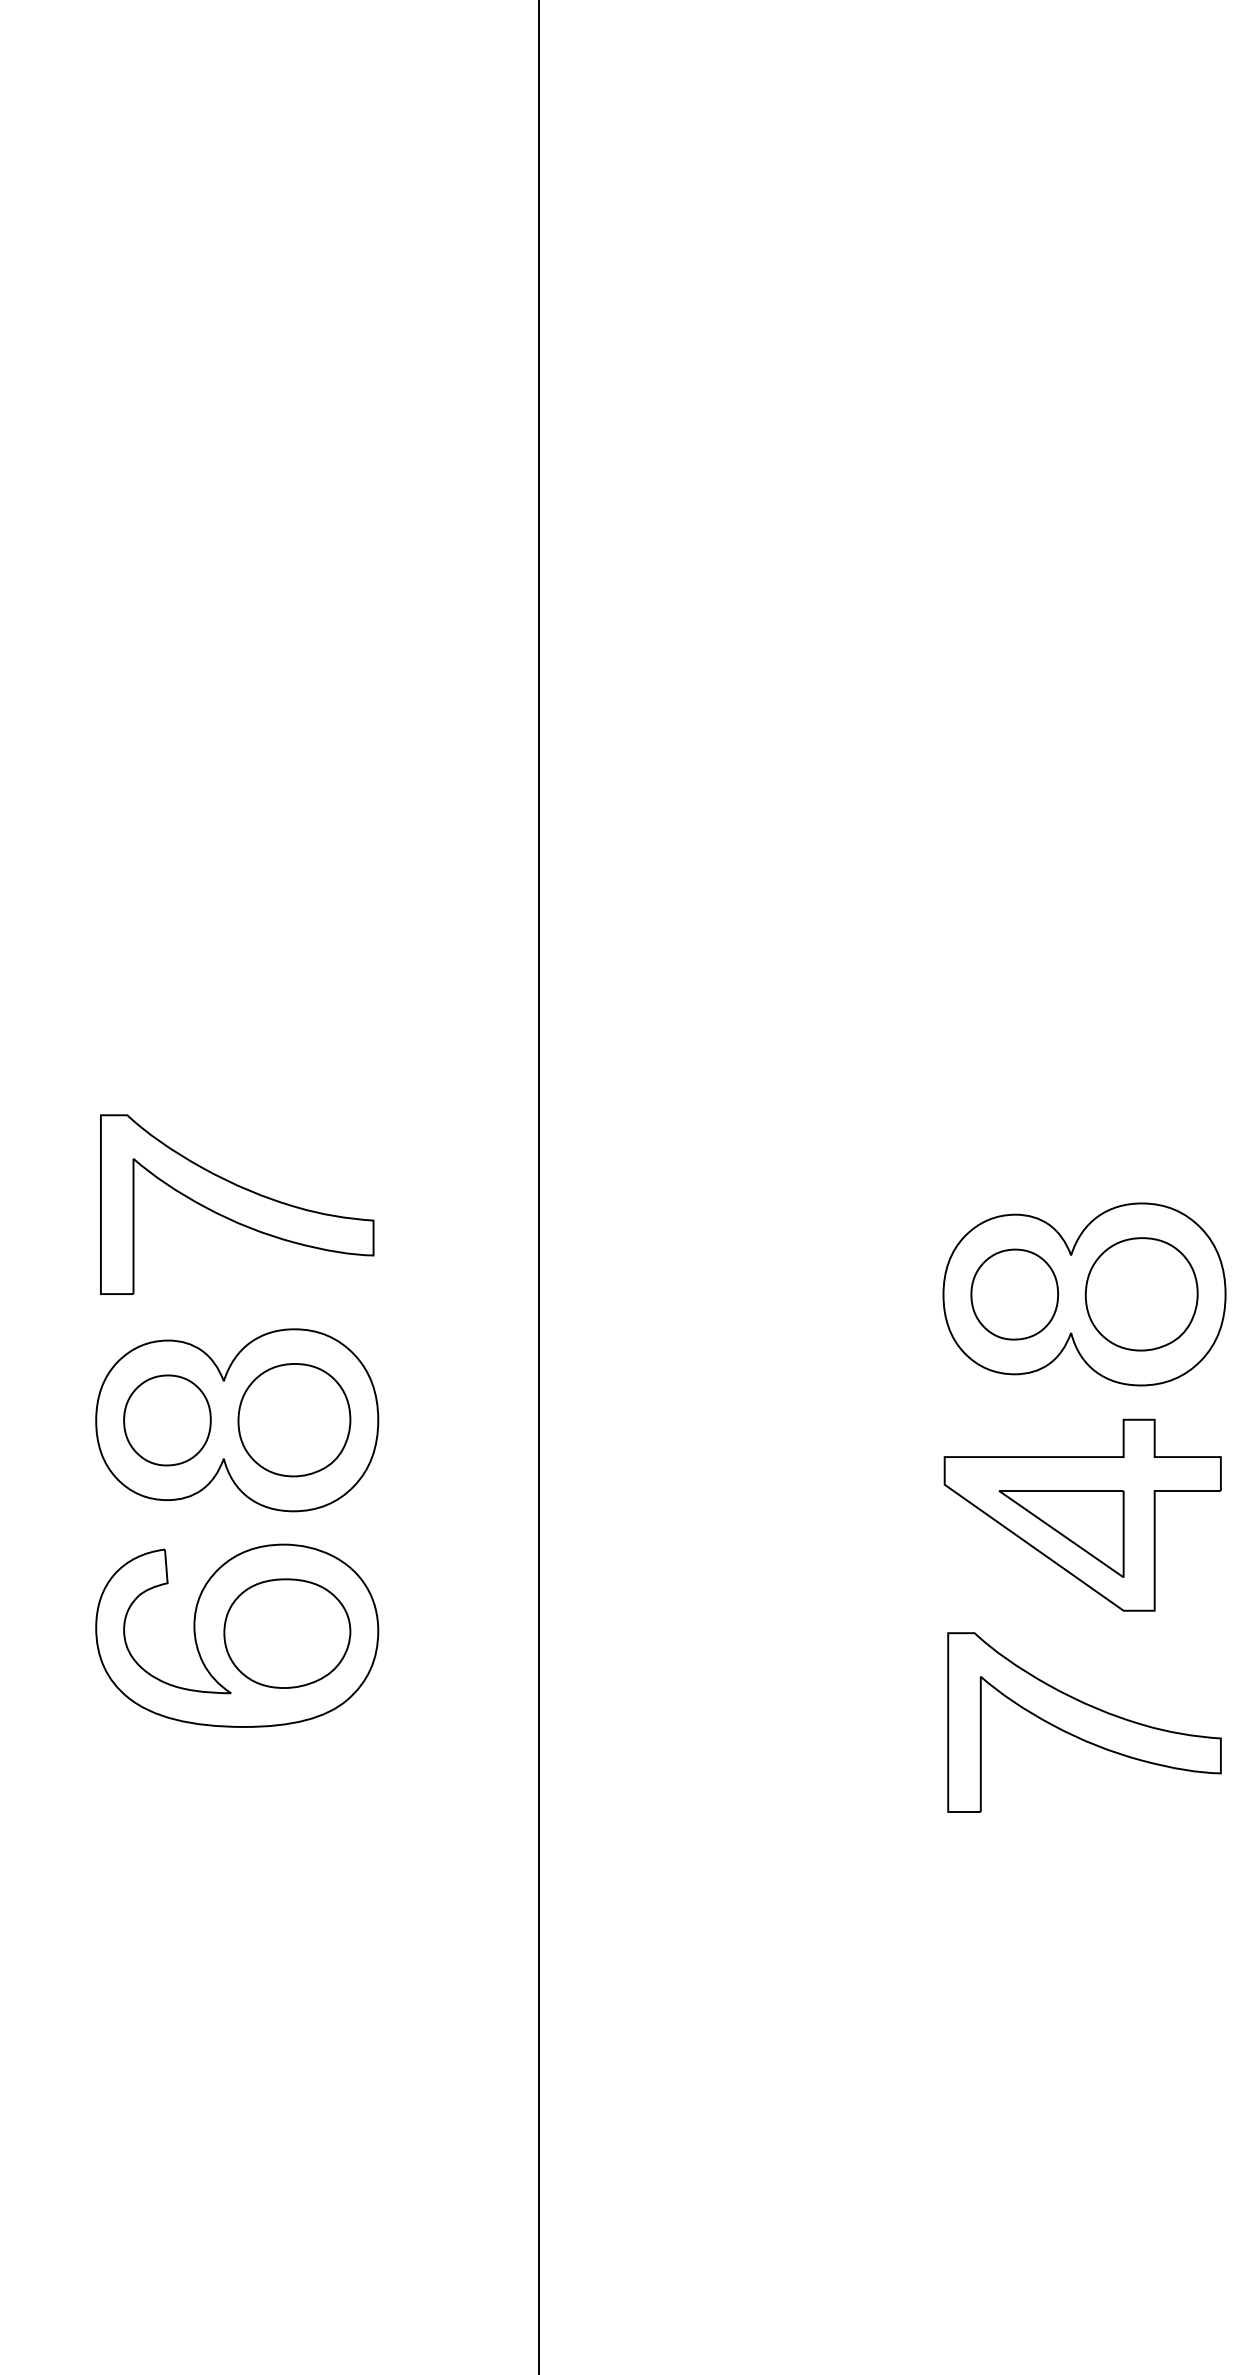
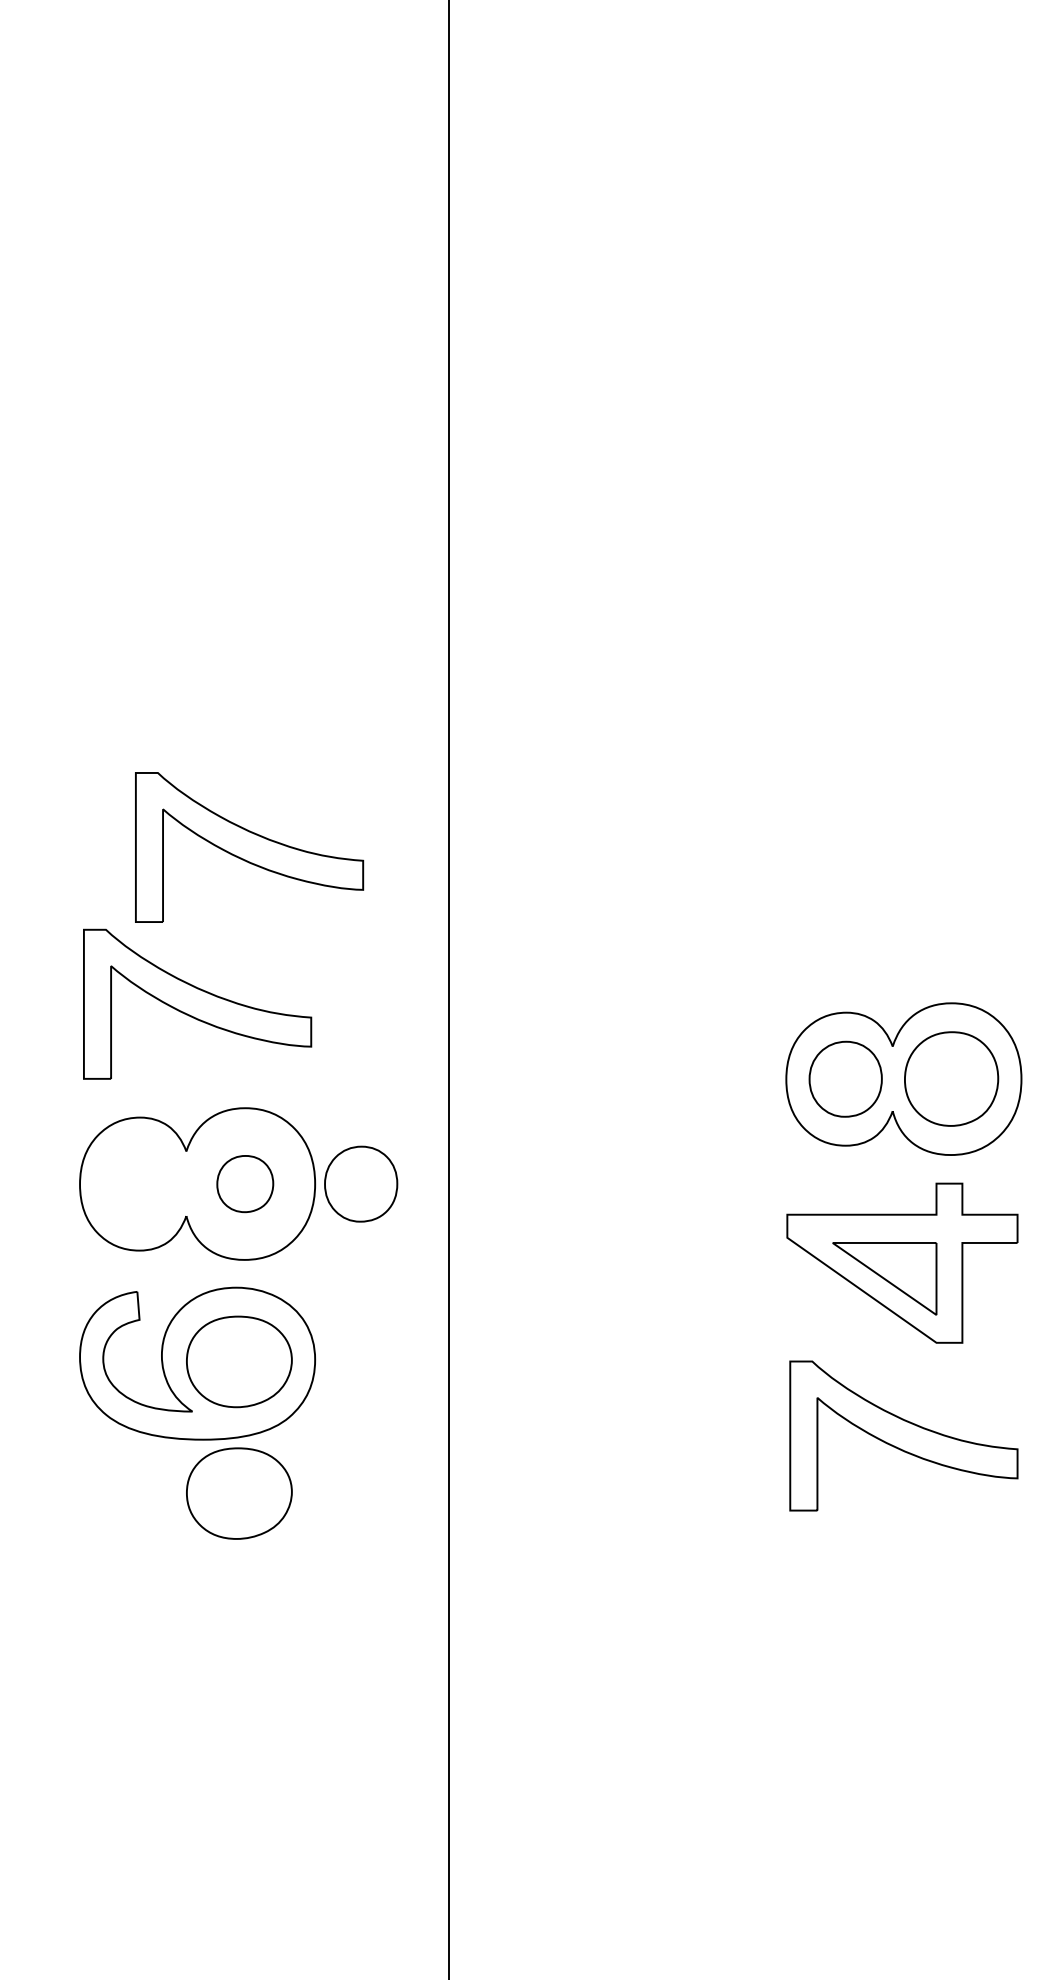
part: (299, 1016) -> (249, 847), added
part: (167, 1420) -> (361, 1184), moved
part: (294, 1420) -> (245, 1184), size x0.6
part: (287, 1791) -> (239, 1493), added

